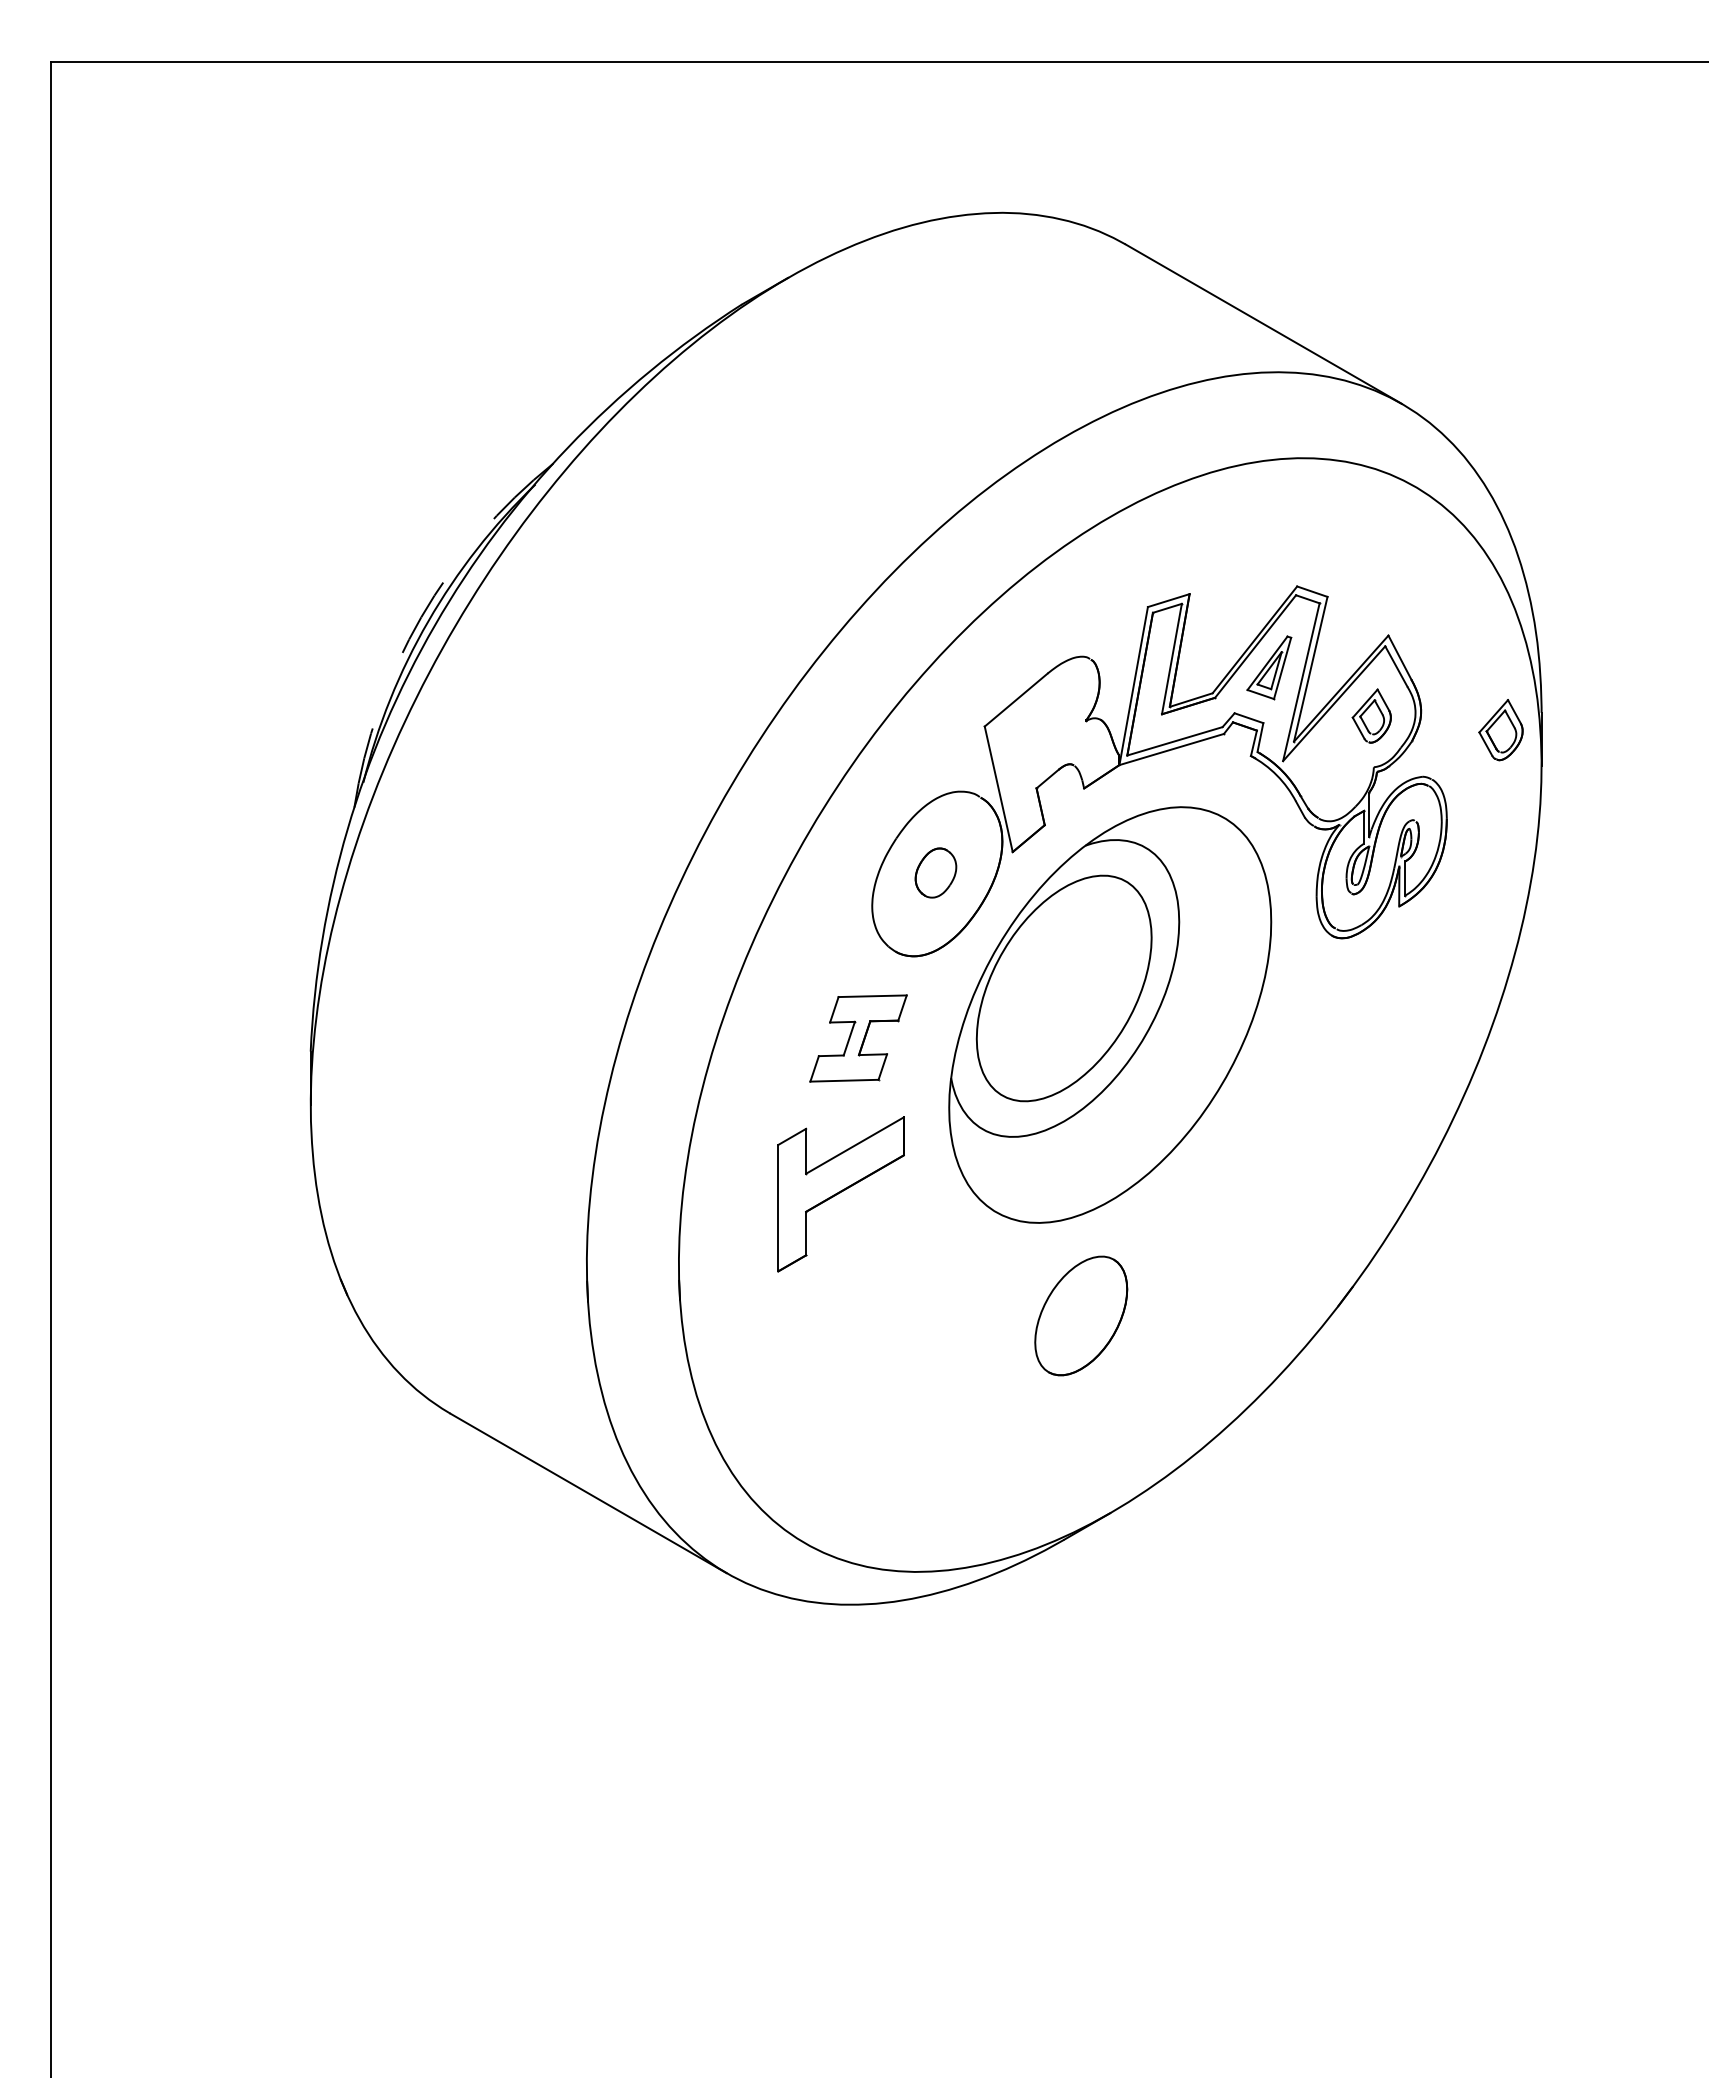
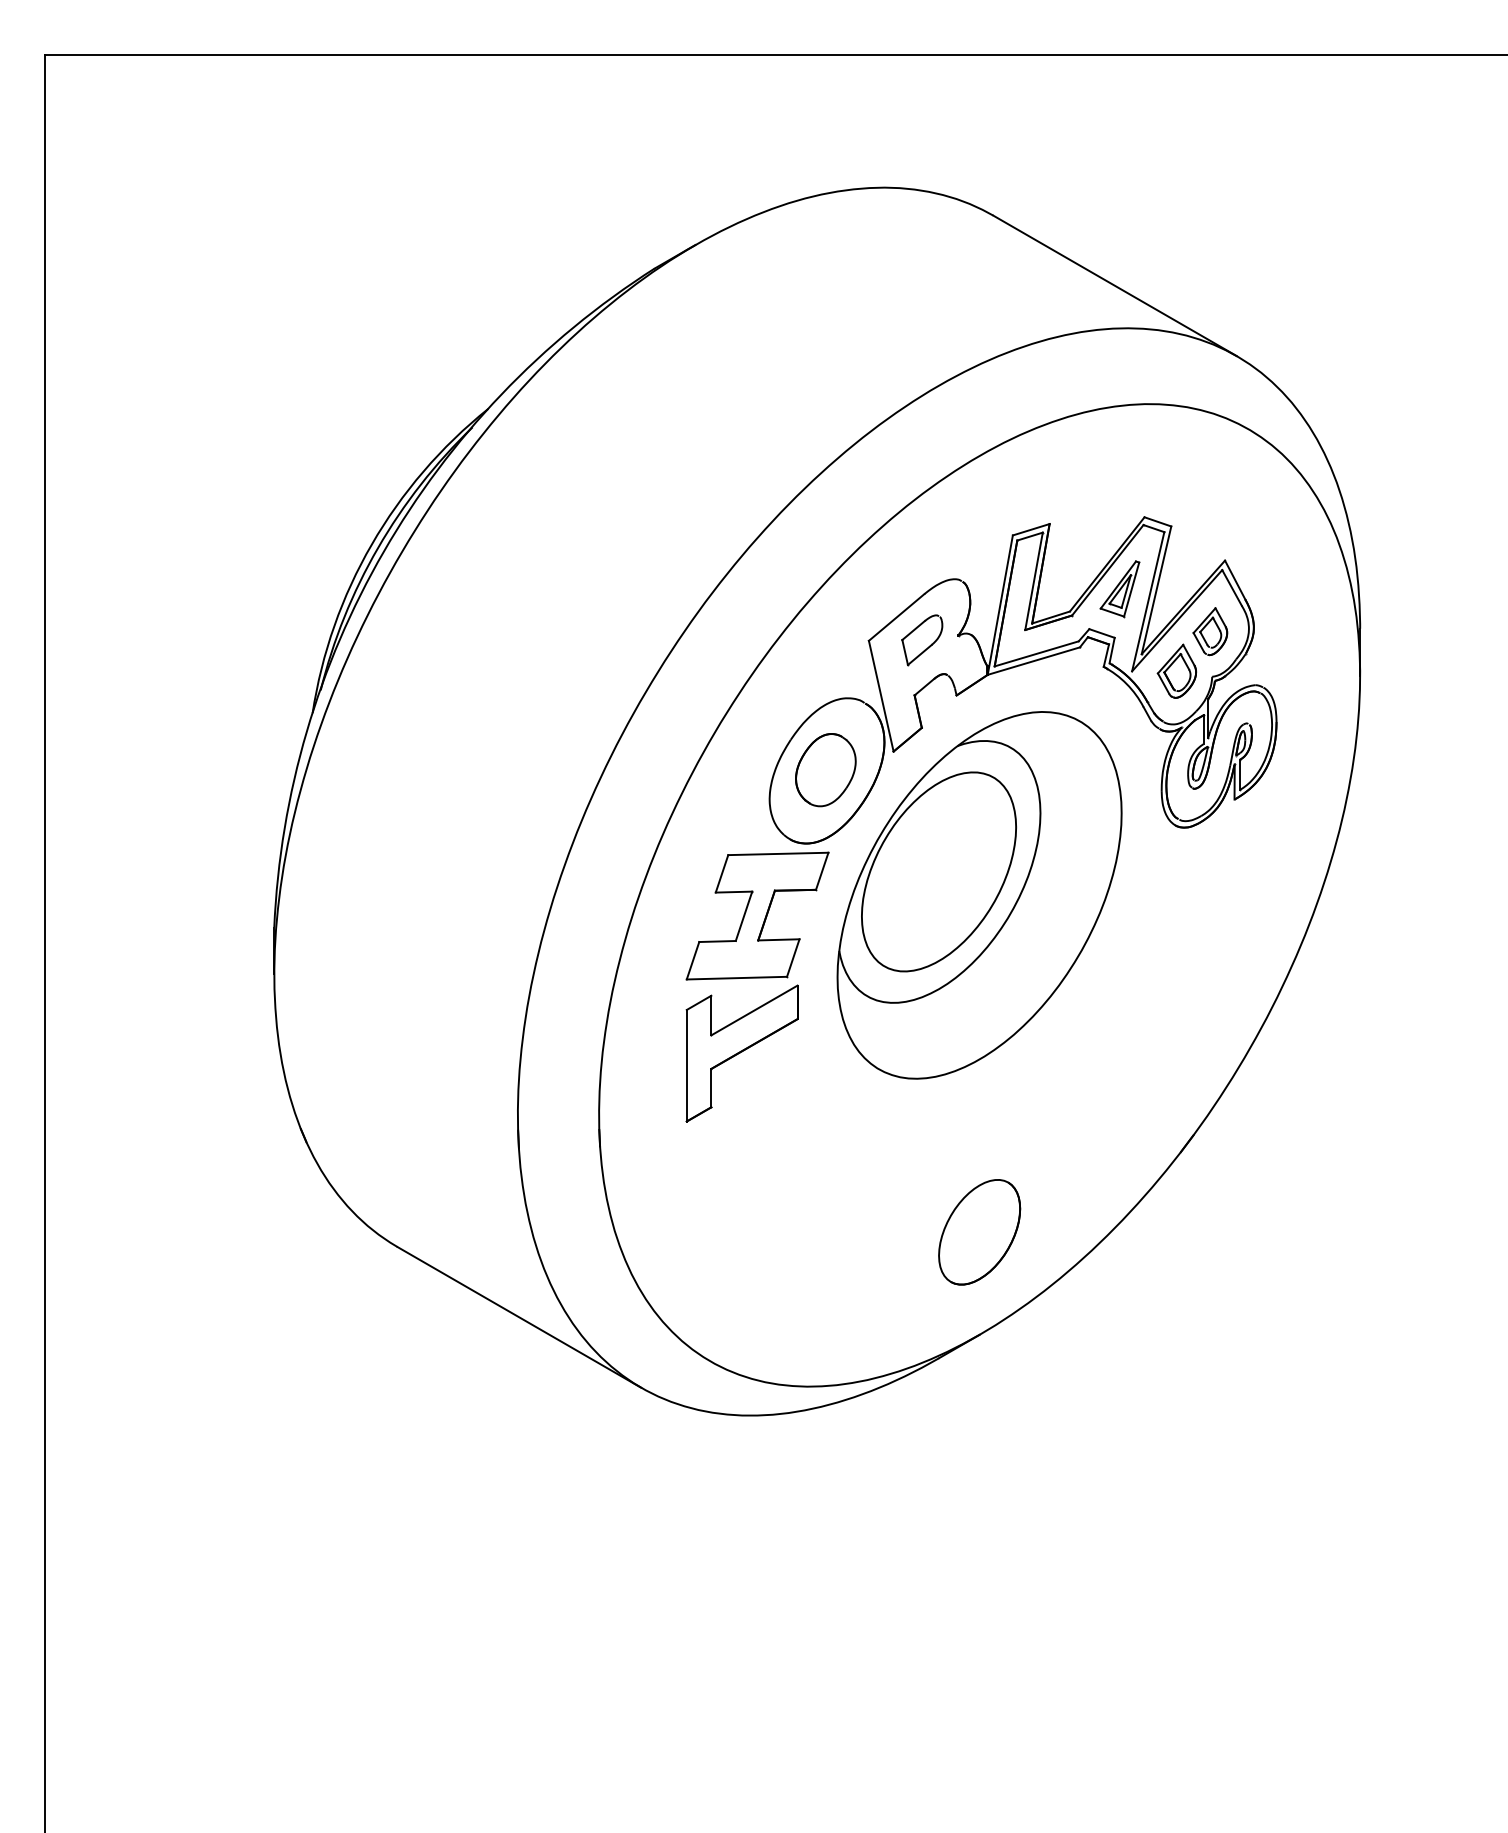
arc: (421, 617) -> (372, 544), dashed -> solid
part: (1044, 725) -> (921, 639), added
part: (1500, 730) -> (1176, 671), moved
part: (935, 872) -> (825, 769), size x1.67
part: (858, 1038) -> (757, 916), size x1.67
part: (1081, 1315) -> (979, 1231), moved

